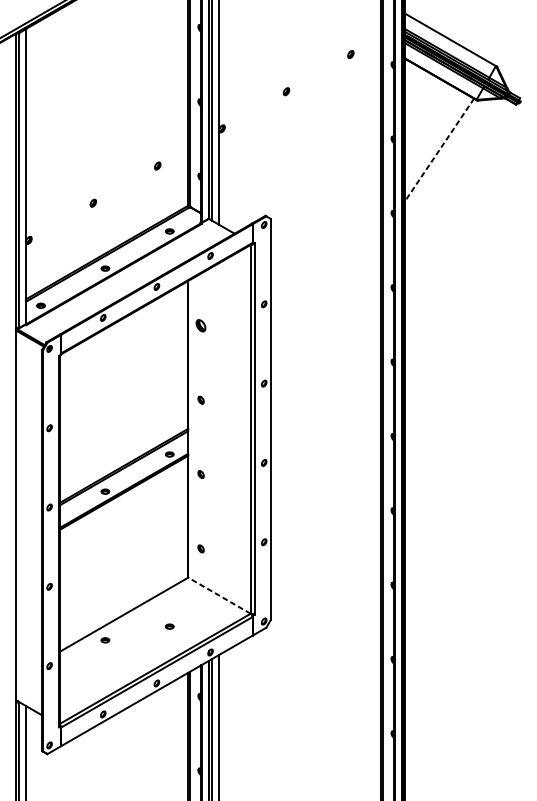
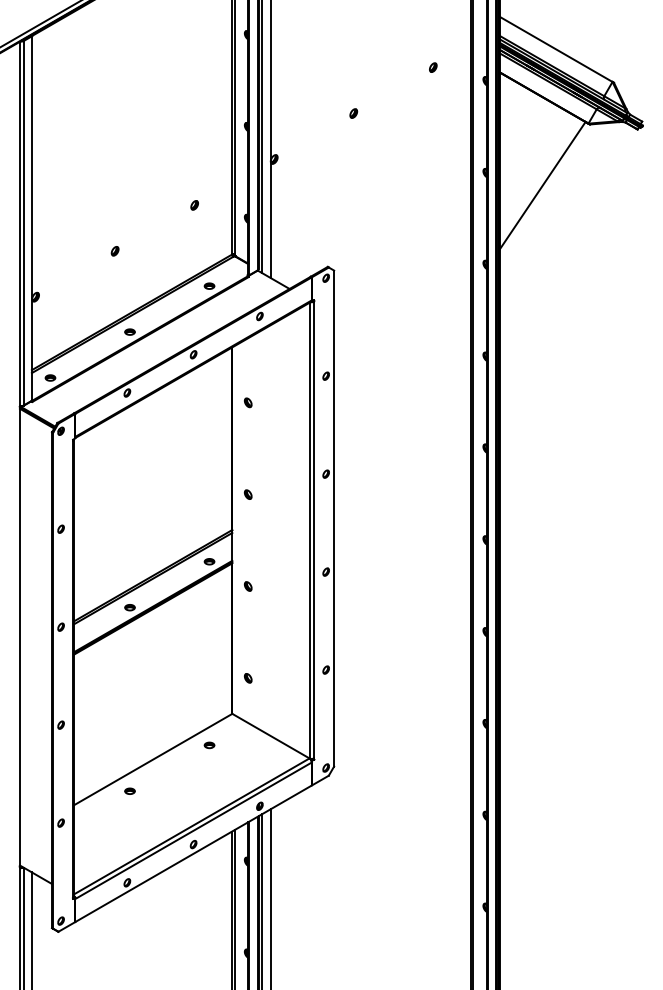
line: (439, 150) -> (542, 186), dashed -> solid
part: (201, 325) -> (248, 402), size x0.62
line: (219, 595) -> (270, 736), dashed -> solid
part: (169, 626) -> (209, 745), moved

